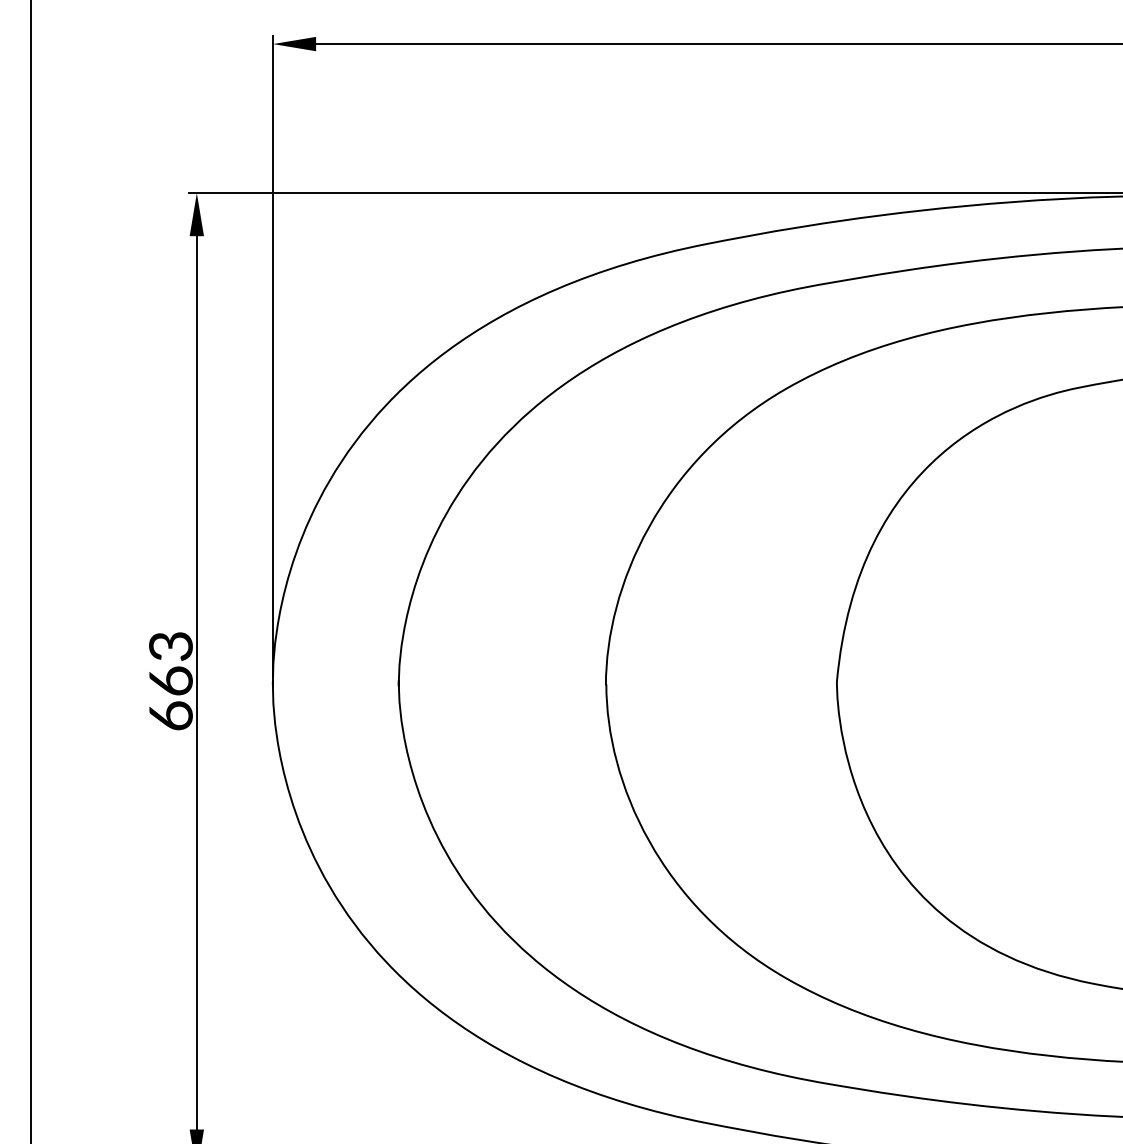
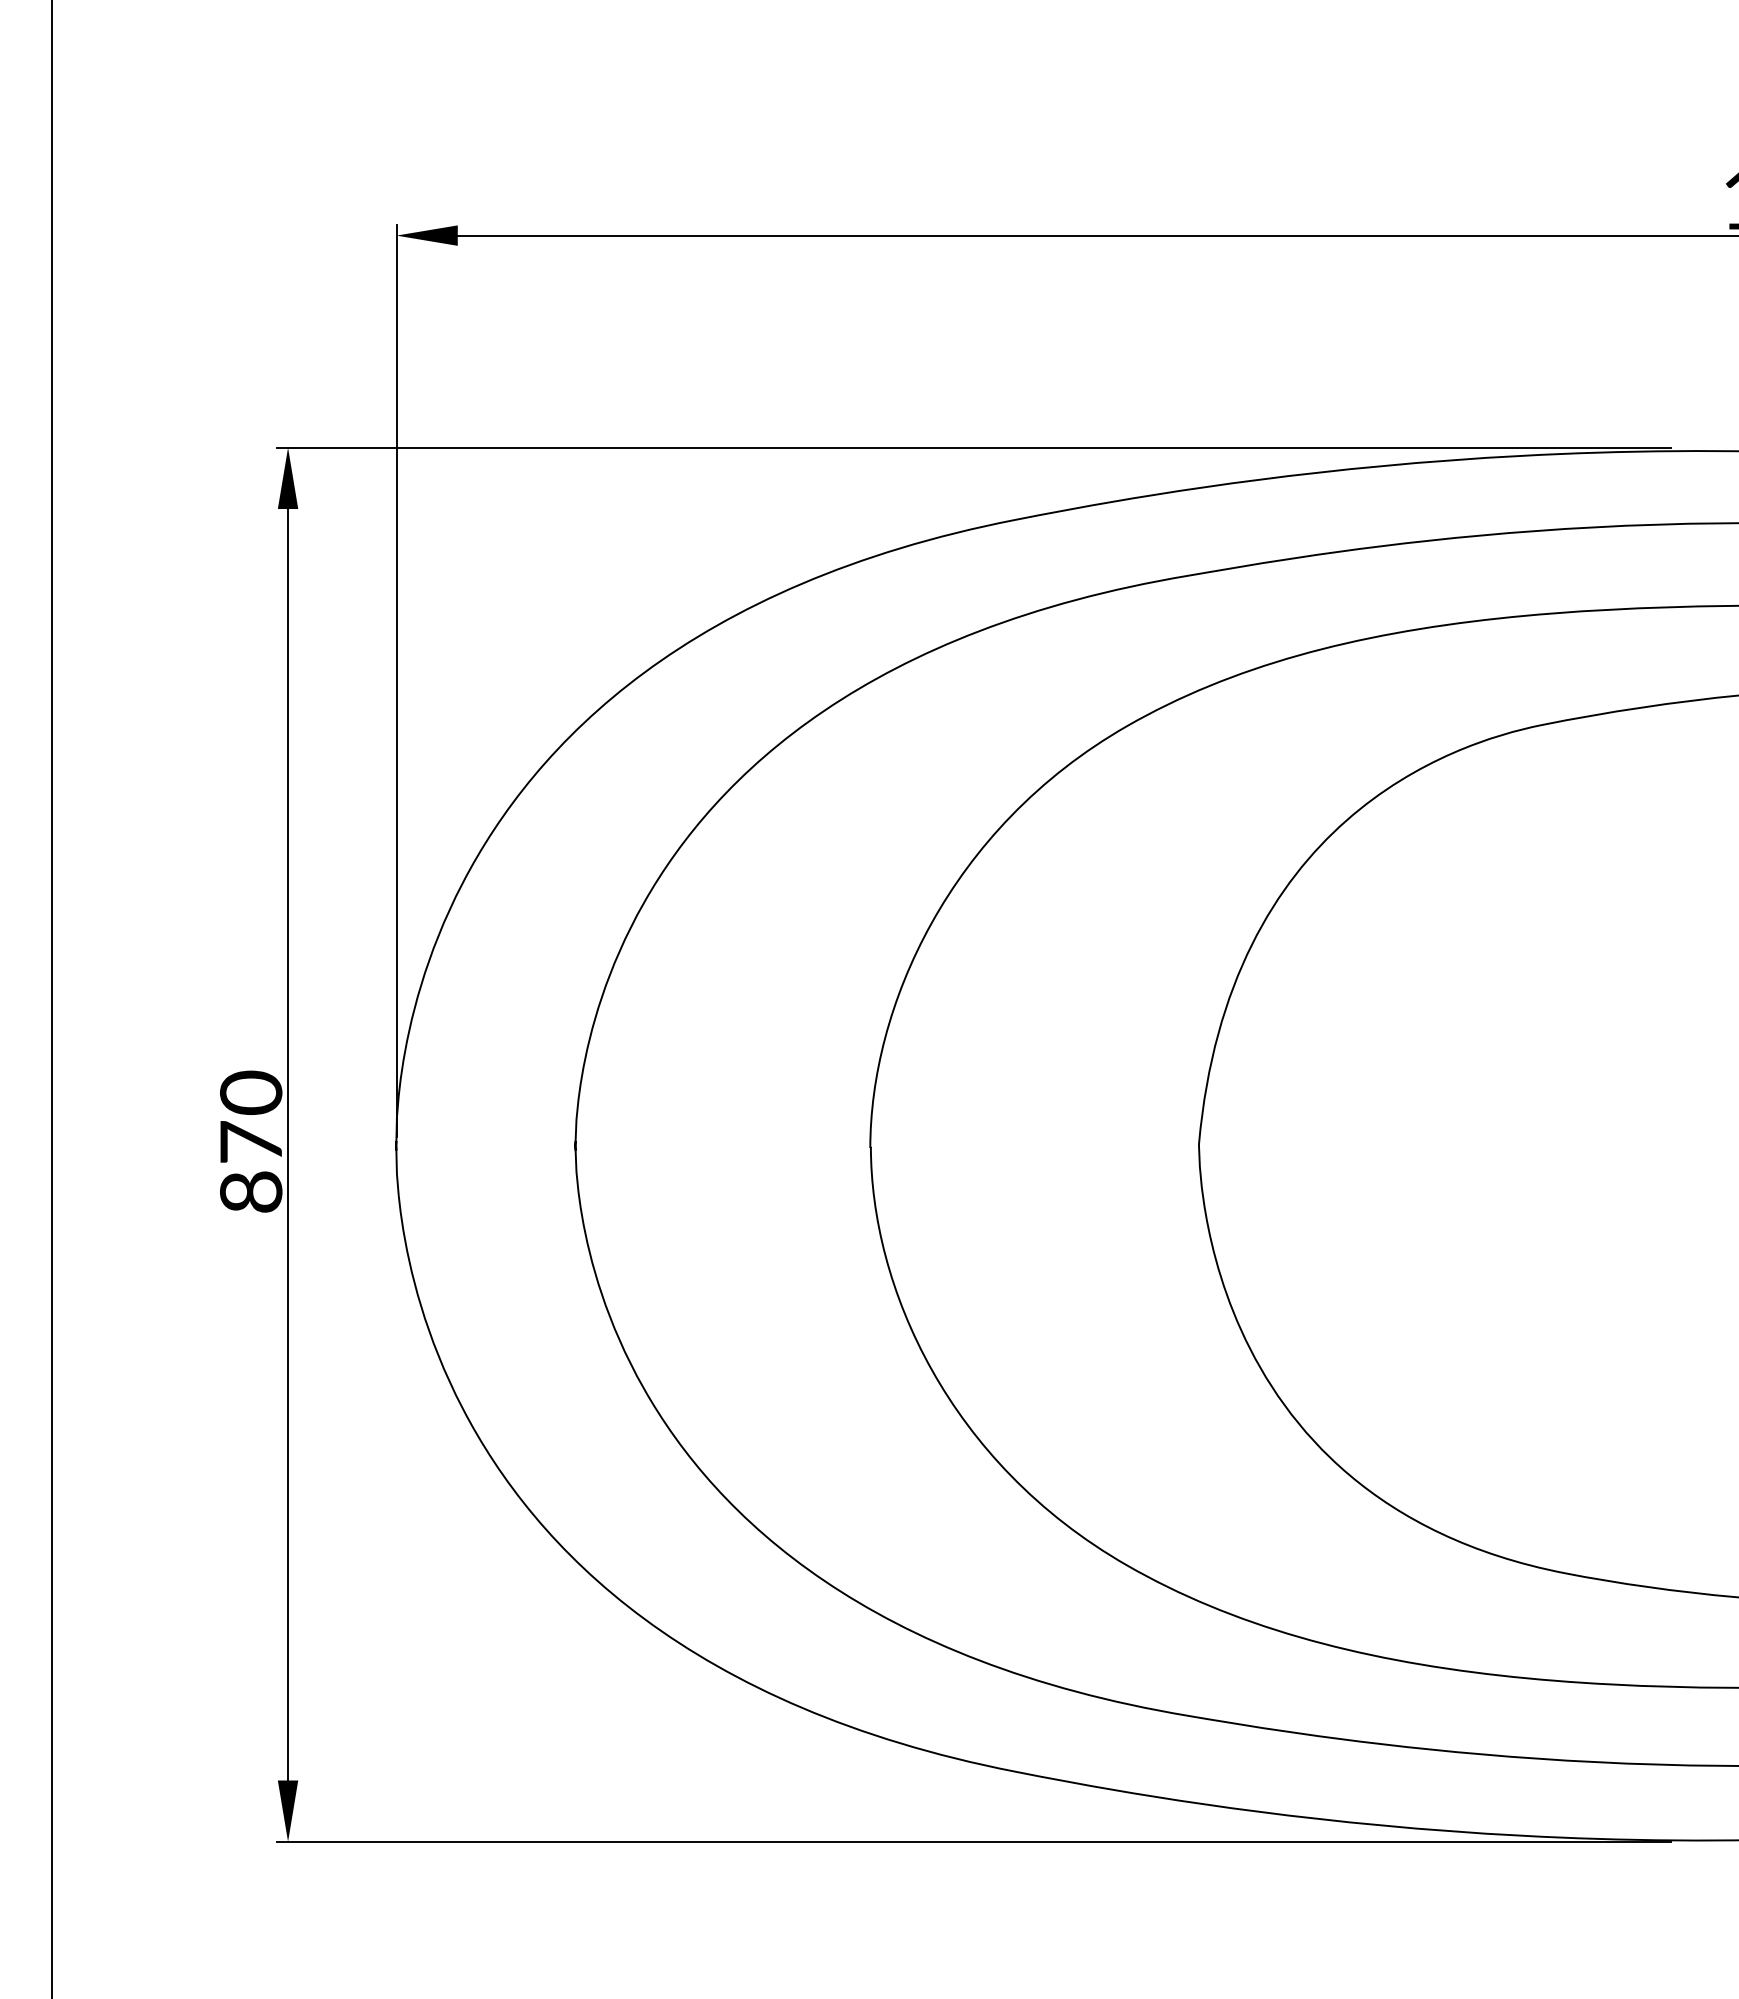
text: (171, 680) -> (251, 1141), 663 -> 870

